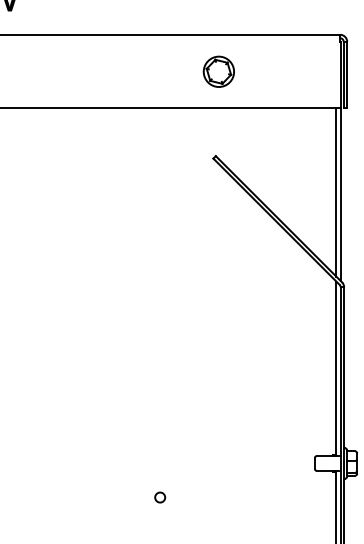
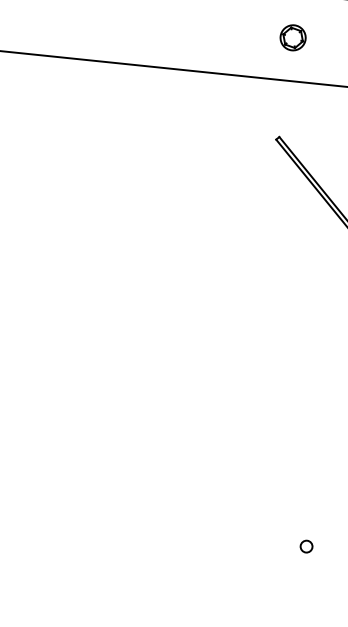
part: (218, 71) -> (292, 37), size x0.7
circle: (160, 497) -> (306, 546), moved

